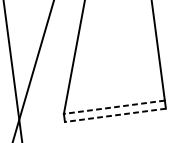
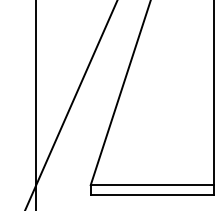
line: (114, 107) -> (152, 185), dashed -> solid
line: (115, 115) -> (152, 195), dashed -> solid

